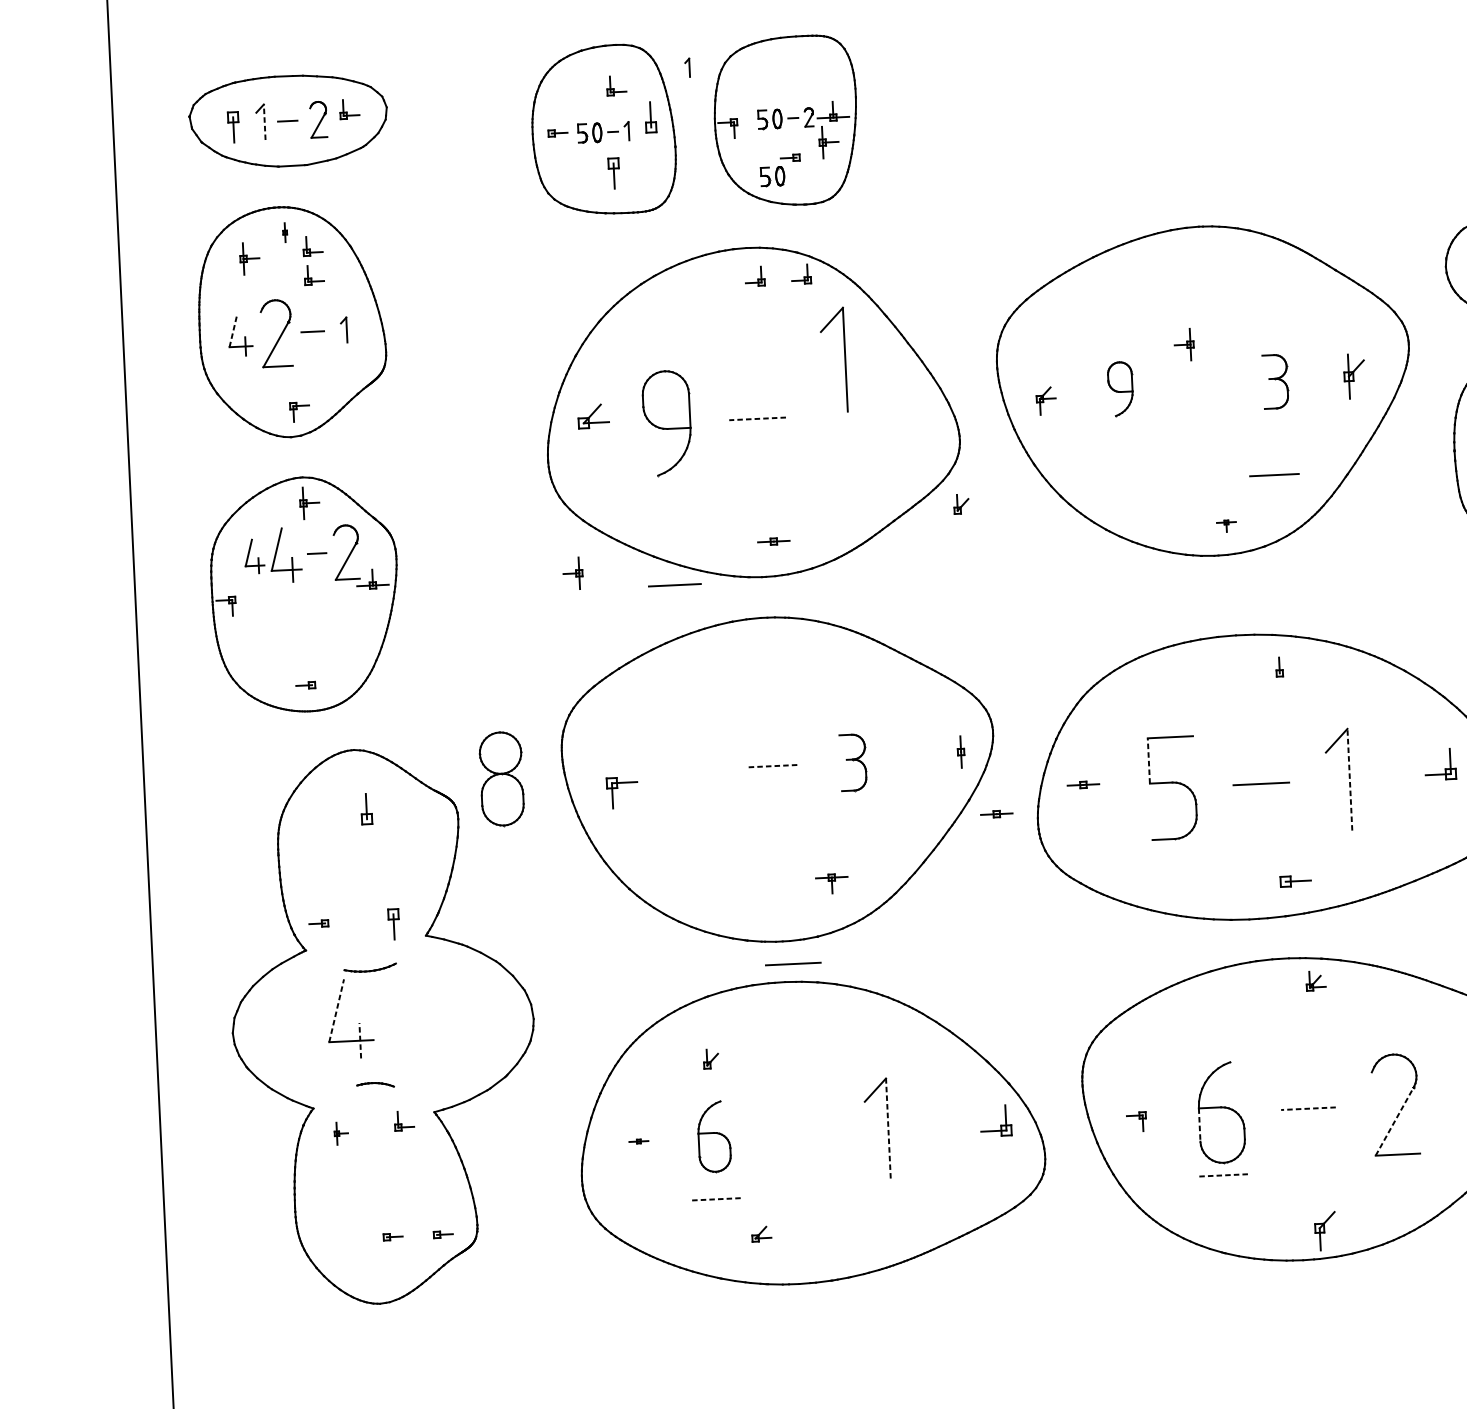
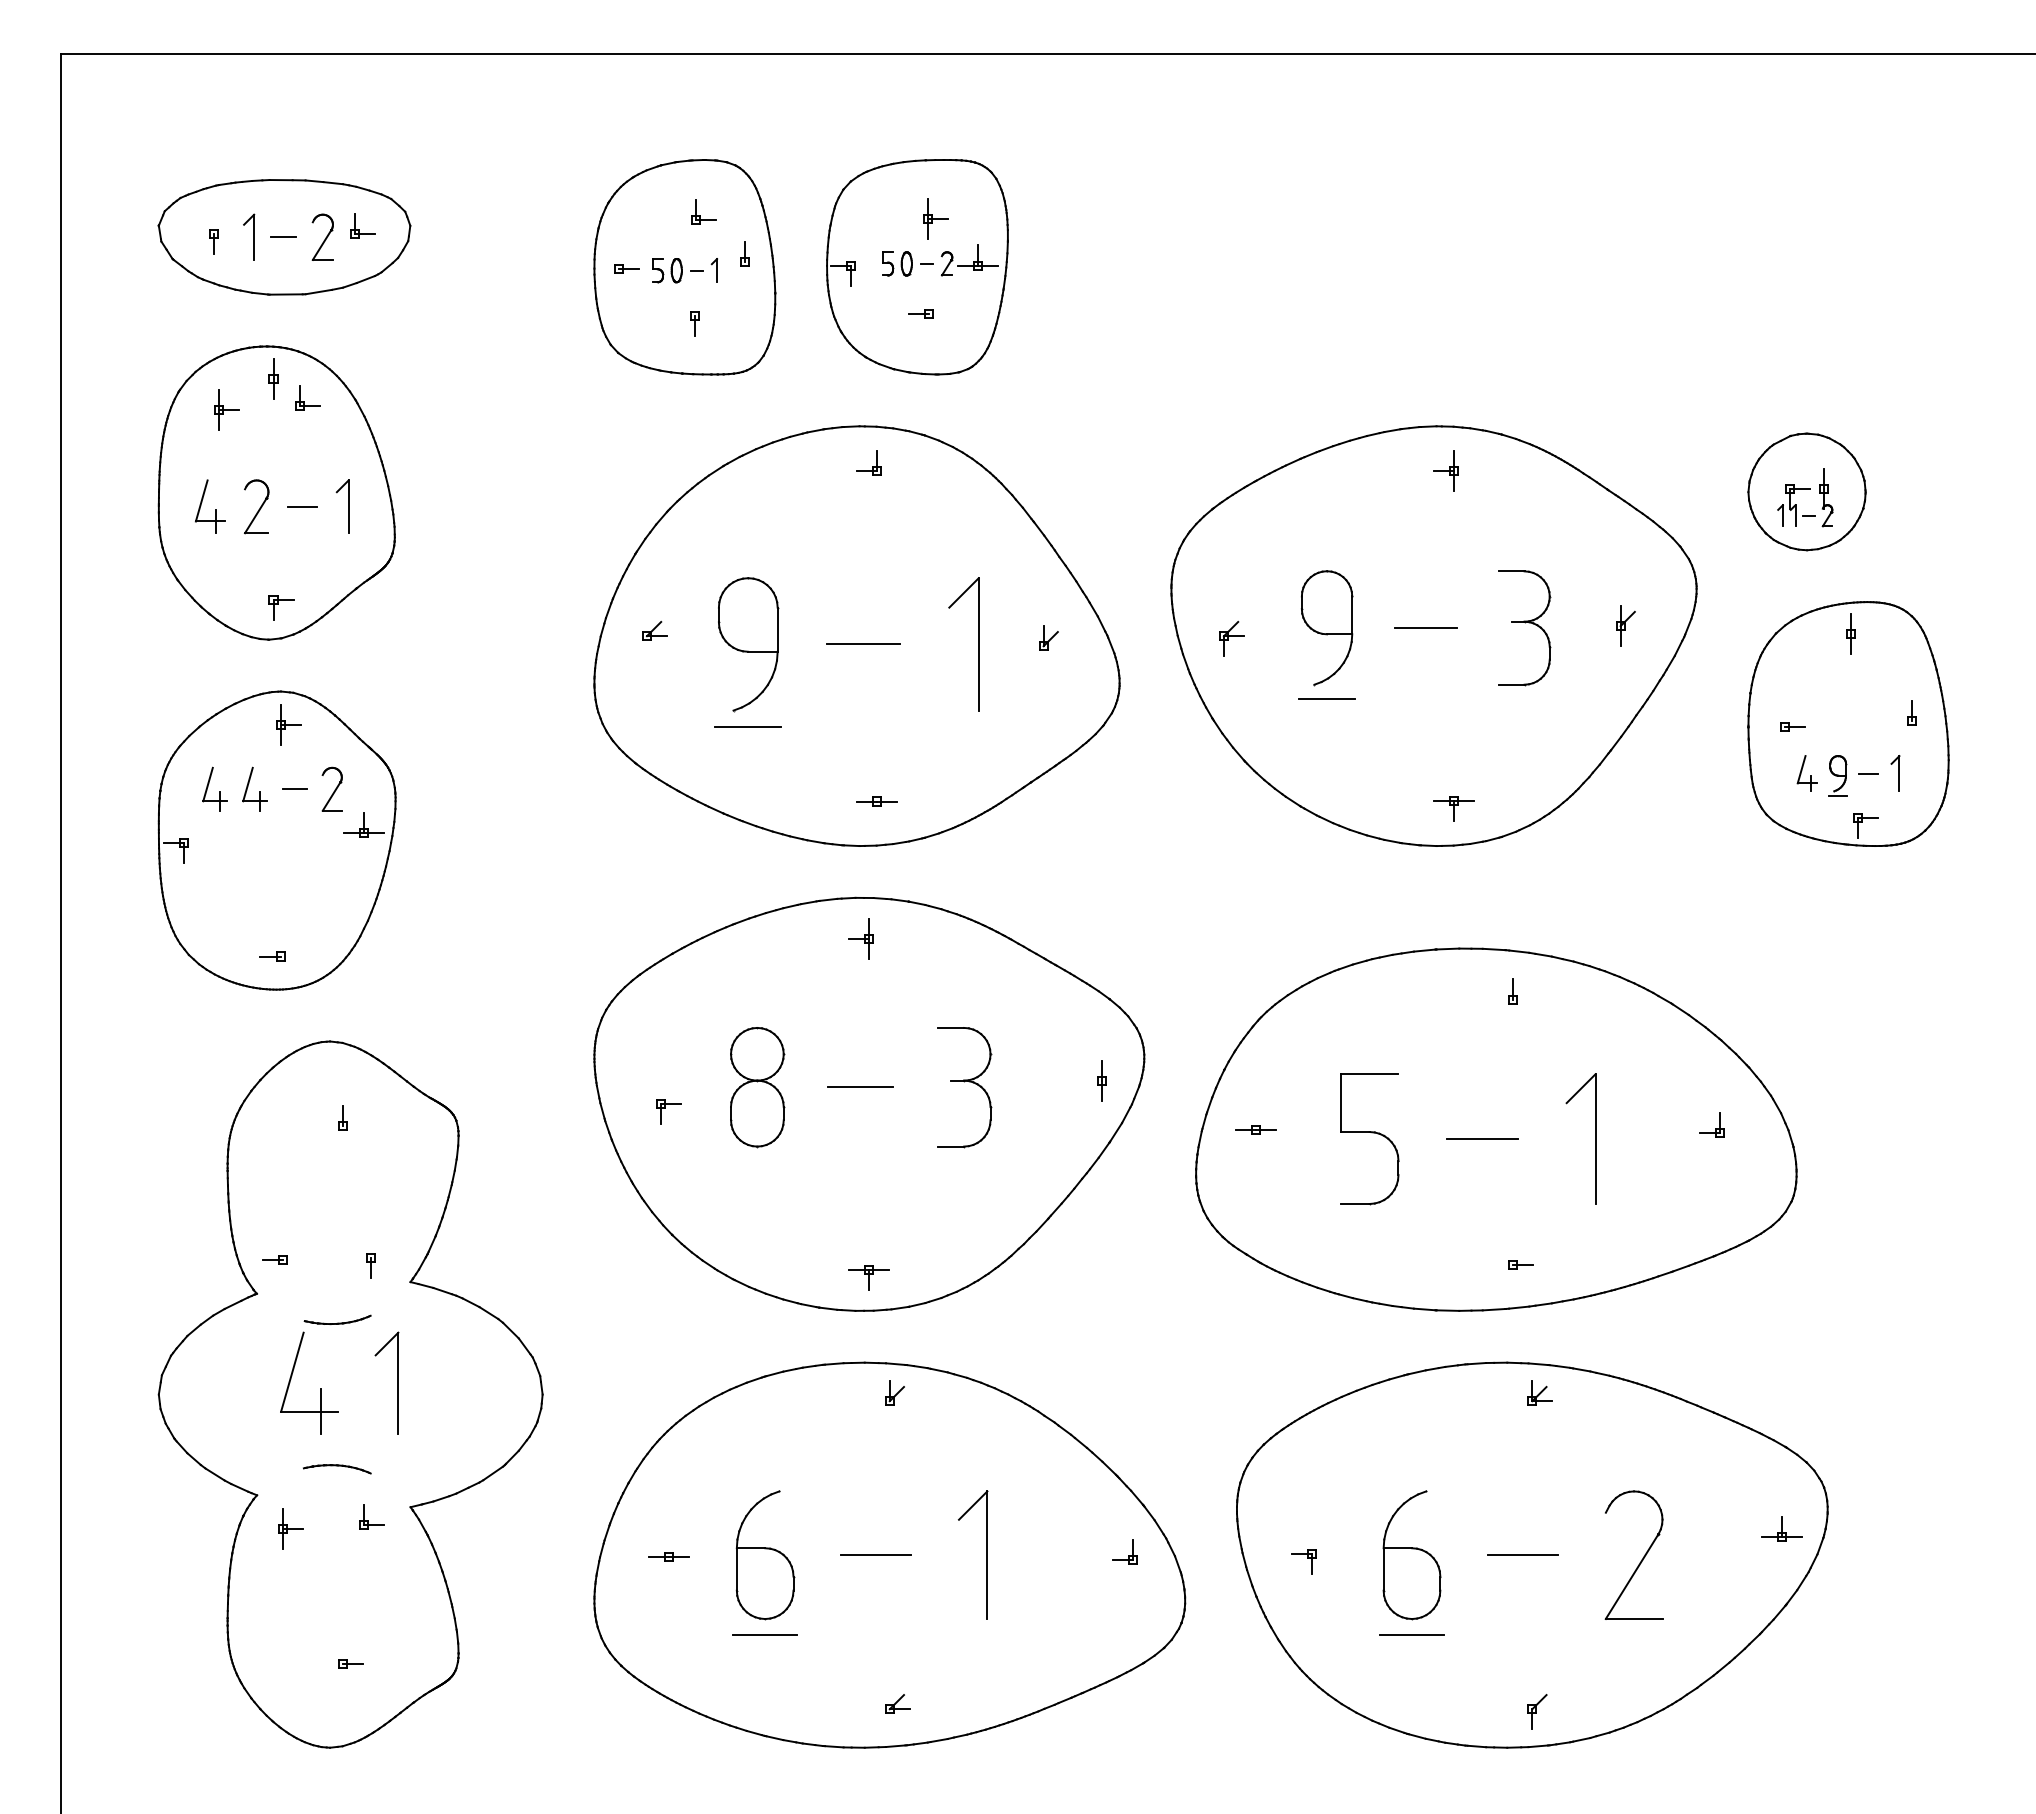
part: (686, 67) -> (794, 193), removed
part: (649, 116) -> (744, 253), size x0.62
line: (265, 122) -> (254, 237), dashed -> solid
part: (233, 127) -> (213, 241), size x0.62
part: (828, 142) -> (935, 218), moved
part: (613, 173) -> (694, 323), size x0.62
part: (772, 176) -> (897, 336), removed
part: (285, 232) -> (273, 378), size x1.67
part: (801, 273) -> (927, 462), removed
part: (313, 274) -> (307, 434), removed
line: (233, 330) -> (201, 500), dashed -> solid
part: (343, 330) -> (342, 506), size x1.67
part: (276, 333) -> (256, 506), size x0.62
part: (1183, 344) -> (1445, 470), moved
part: (845, 359) -> (978, 644), moved
part: (1354, 375) -> (1625, 625), size x0.71
part: (1275, 381) -> (1524, 628), size x1.67
part: (1120, 389) -> (1327, 628), size x1.67
part: (593, 415) -> (654, 630), size x0.62
line: (757, 418) -> (863, 644), dashed -> solid
line: (1122, 444) -> (1326, 698), added
line: (1274, 474) -> (1425, 627), moved
part: (961, 503) -> (1048, 637), moved
part: (1226, 525) -> (1453, 808), size x1.67
part: (345, 551) -> (331, 788), size x0.62
part: (285, 554) -> (254, 788), size x0.62
part: (572, 573) -> (860, 938), moved
line: (674, 584) -> (747, 726), moved
line: (1148, 761) -> (1340, 1103), dashed -> solid
part: (853, 762) -> (964, 1087), size x1.67
part: (1440, 764) -> (1711, 1124), size x0.62
line: (771, 766) -> (860, 1087), dashed -> solid
part: (501, 779) -> (757, 1087), moved
line: (1349, 780) -> (1595, 1139), dashed -> solid
part: (621, 792) -> (668, 1111), size x0.62
part: (366, 809) -> (342, 1117), size x0.62
part: (996, 814) -> (1143, 1161), removed
part: (1295, 880) -> (1520, 1264), size x0.62
part: (831, 883) -> (868, 1277), moved
part: (393, 924) -> (370, 1265), size x0.62
line: (792, 963) -> (875, 1554), moved
line: (336, 1010) -> (292, 1371), dashed -> solid
part: (419, 1014) -> (397, 1382), added
line: (360, 1040) -> (320, 1411), dashed -> solid
part: (710, 1058) -> (894, 1392), moved
part: (375, 1085) -> (337, 1469), size x1.43
line: (1308, 1108) -> (1523, 1555), dashed -> solid
part: (995, 1120) -> (1124, 1551), size x0.62
line: (1395, 1121) -> (1632, 1576), dashed -> solid
line: (1199, 1125) -> (1383, 1569), dashed -> solid
line: (888, 1128) -> (987, 1555), dashed -> solid
part: (340, 1133) -> (290, 1528), size x1.43
part: (714, 1136) -> (765, 1555), size x1.43
part: (638, 1141) -> (668, 1556), size x1.67
line: (1224, 1174) -> (1412, 1634), dashed -> solid
line: (717, 1198) -> (765, 1634), dashed -> solid
part: (1325, 1230) -> (1537, 1711), size x0.71
part: (761, 1233) -> (897, 1703), moved
part: (443, 1234) -> (414, 1663), removed

